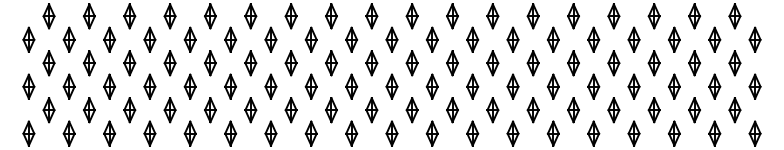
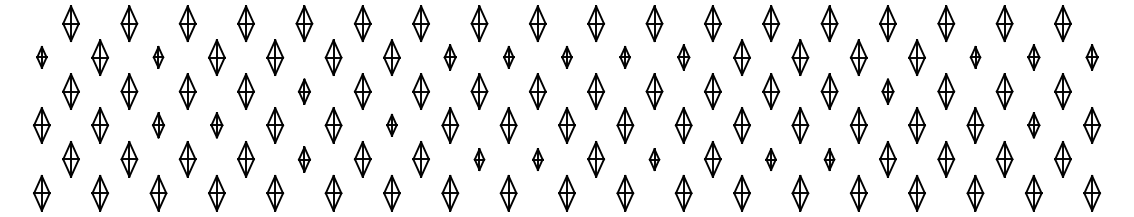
part: (28, 39) -> (41, 57), size x0.6
part: (109, 39) -> (158, 57), size x0.6
part: (310, 39) -> (449, 57), size x0.7
part: (351, 39) -> (508, 57), size x0.6
part: (391, 39) -> (566, 57), size x0.6
part: (431, 39) -> (624, 57), size x0.6
part: (472, 39) -> (683, 57), size x0.7
part: (674, 39) -> (975, 57), size x0.6
part: (714, 39) -> (1033, 57), size x0.7
part: (754, 39) -> (1091, 57), size x0.7
part: (210, 63) -> (304, 91), size x0.7
part: (613, 63) -> (887, 91), size x0.7
part: (109, 86) -> (158, 125), size x0.7
part: (149, 86) -> (216, 125), size x0.7
part: (270, 86) -> (391, 125), size x0.6
part: (714, 86) -> (1033, 125), size x0.7
part: (210, 110) -> (304, 159), size x0.7
part: (331, 110) -> (479, 159), size x0.6
part: (371, 110) -> (537, 159), size x0.6
part: (452, 110) -> (654, 159), size x0.6
part: (532, 110) -> (770, 159), size x0.6
part: (573, 110) -> (829, 159), size x0.6

